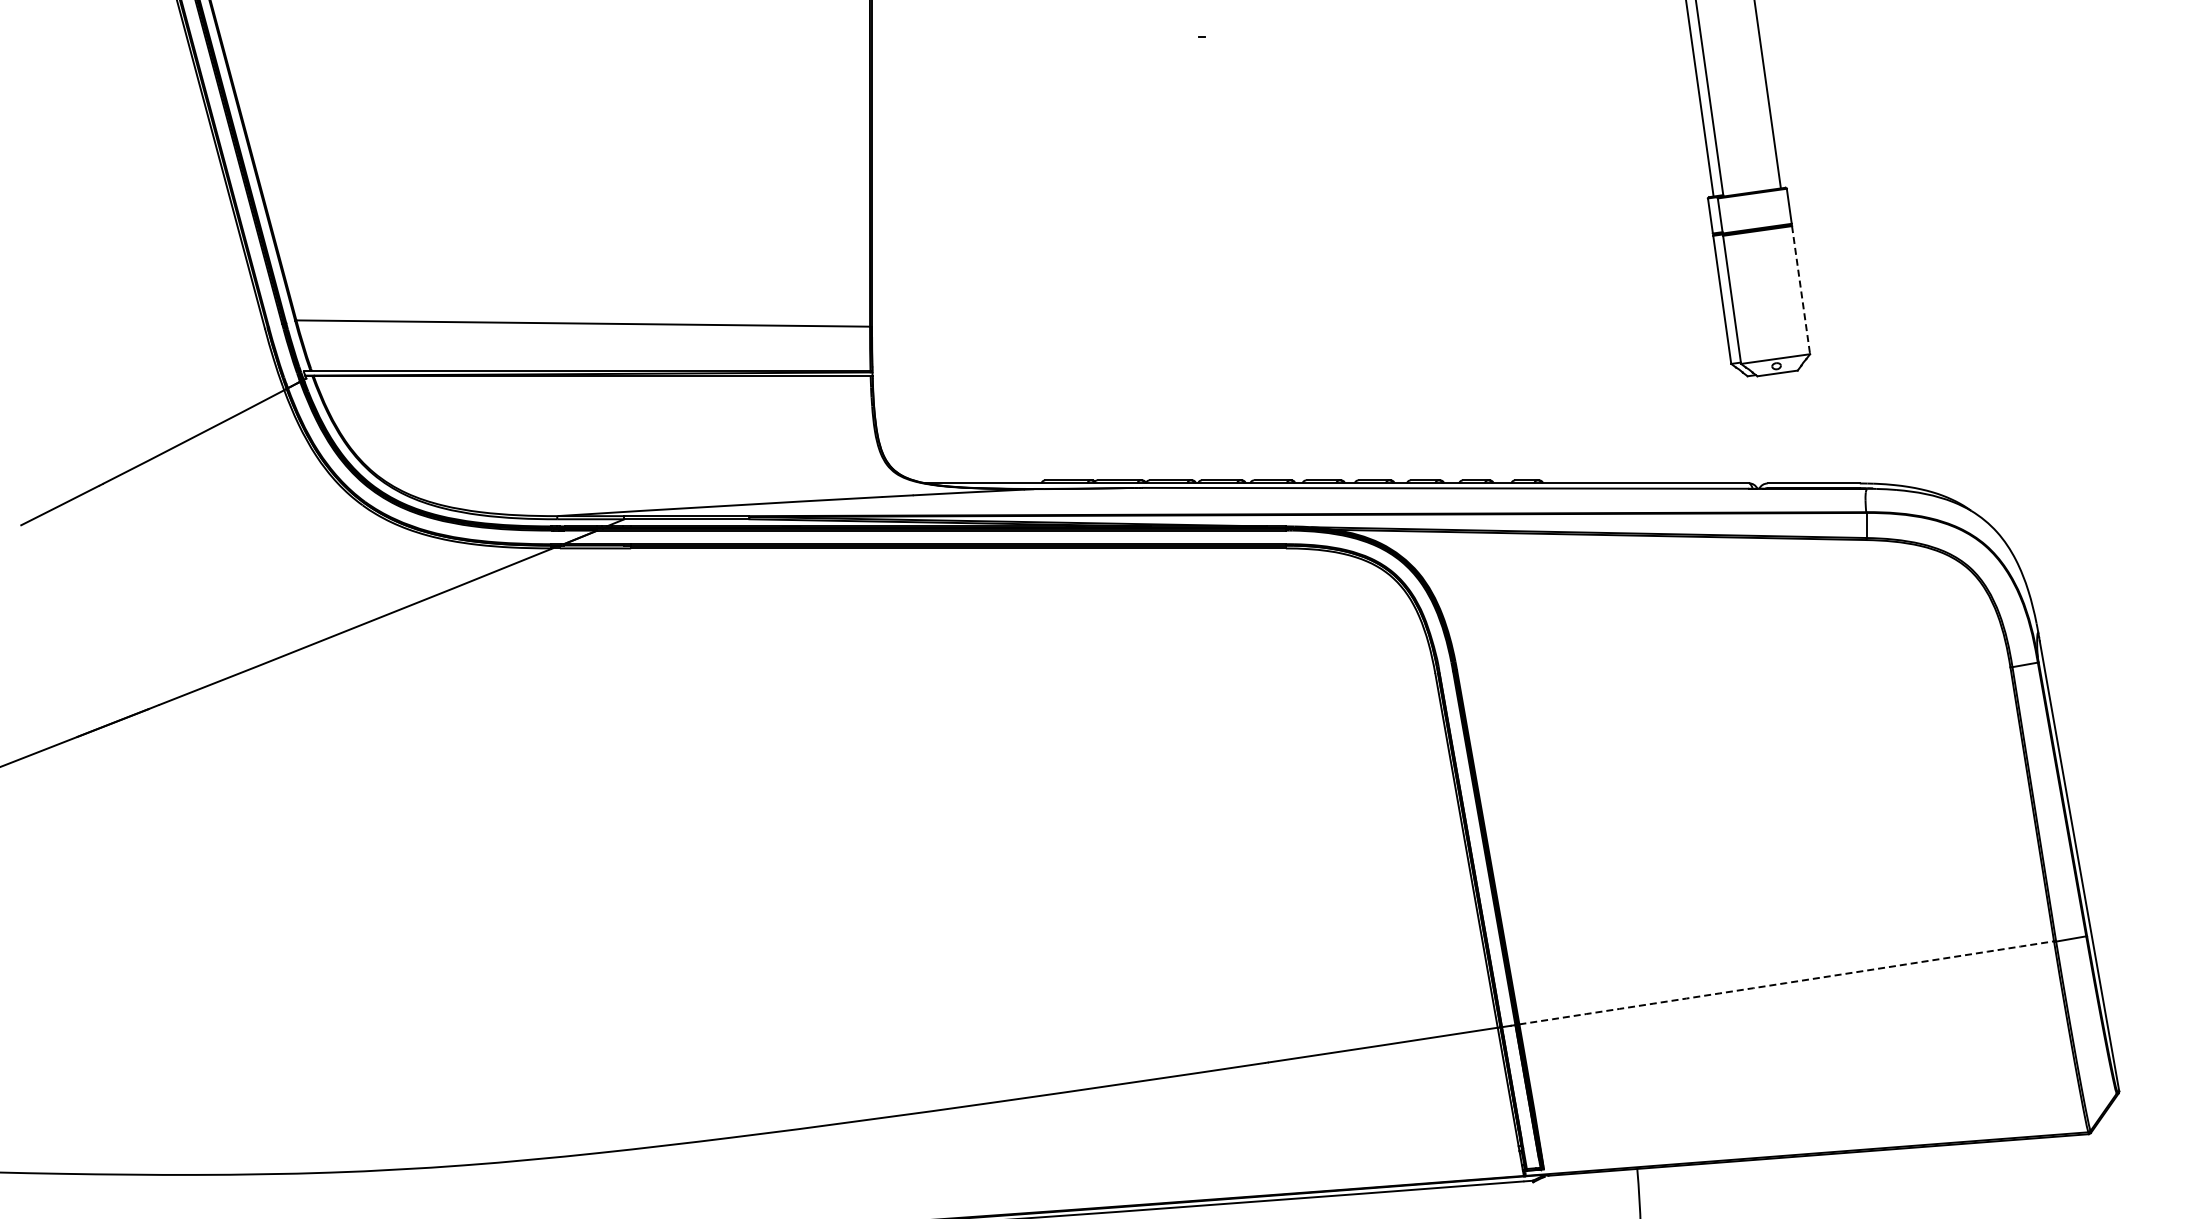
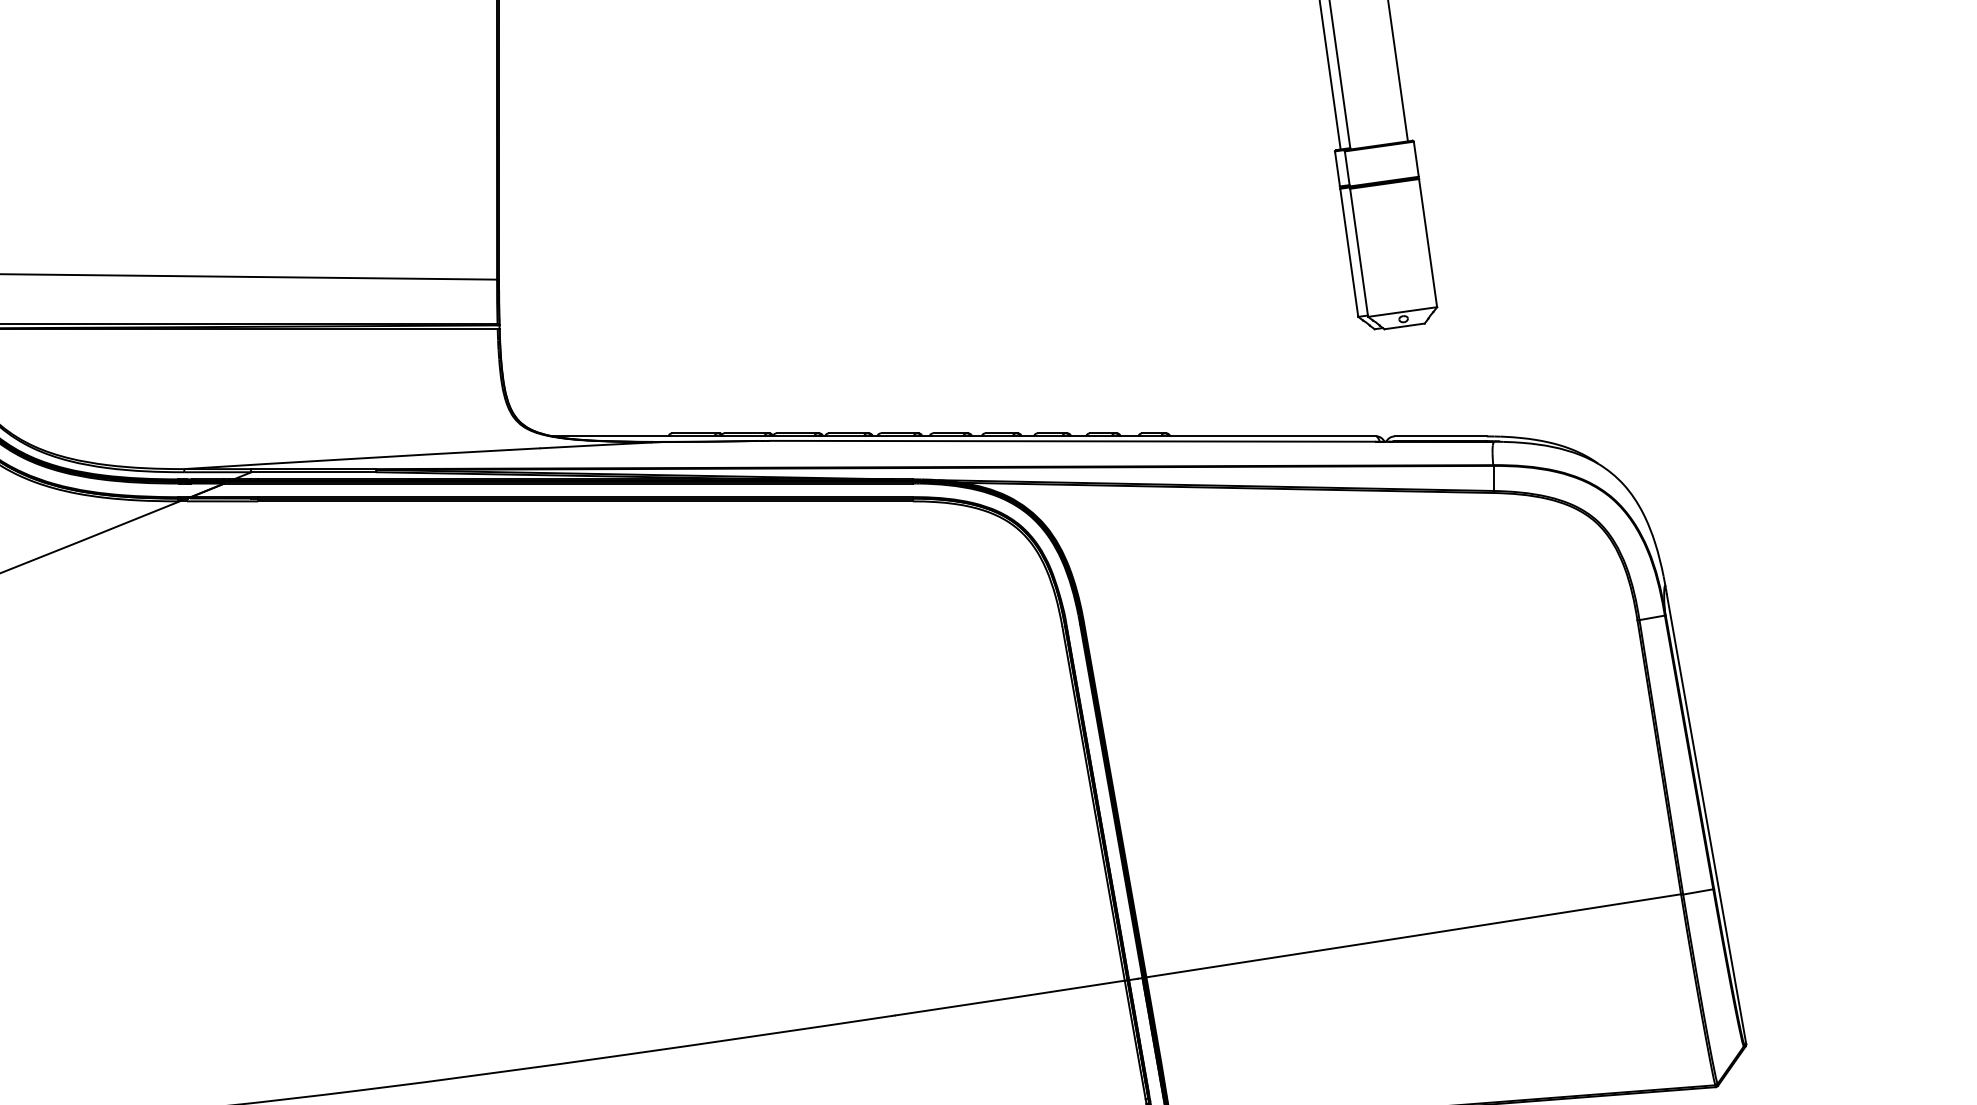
line: (1801, 290) -> (1428, 243), dashed -> solid
arc: (1786, 983) -> (1413, 936), dashed -> solid

